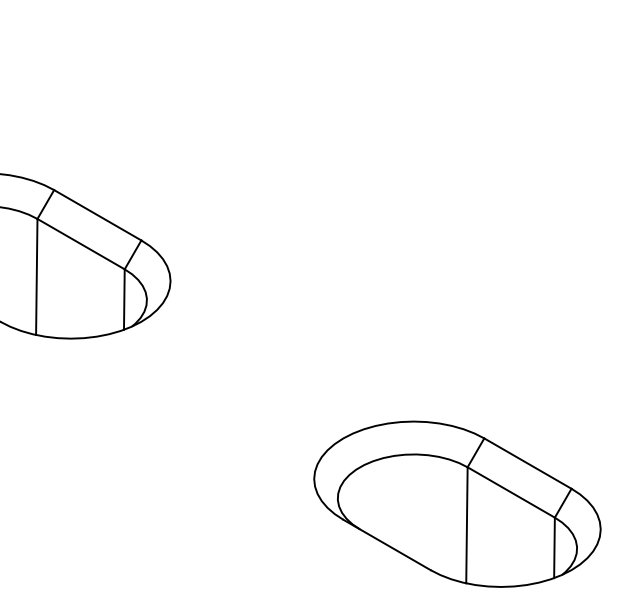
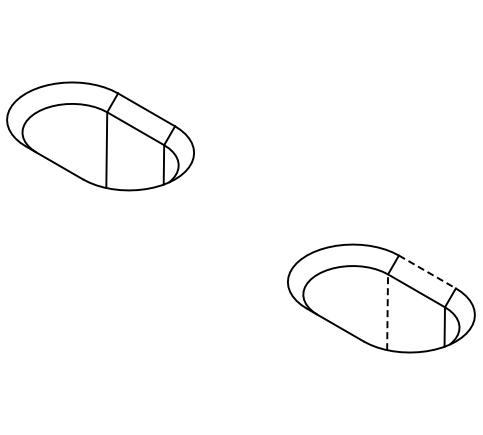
line: (528, 464) -> (427, 272), solid -> dashed
line: (466, 525) -> (387, 312), solid -> dashed

